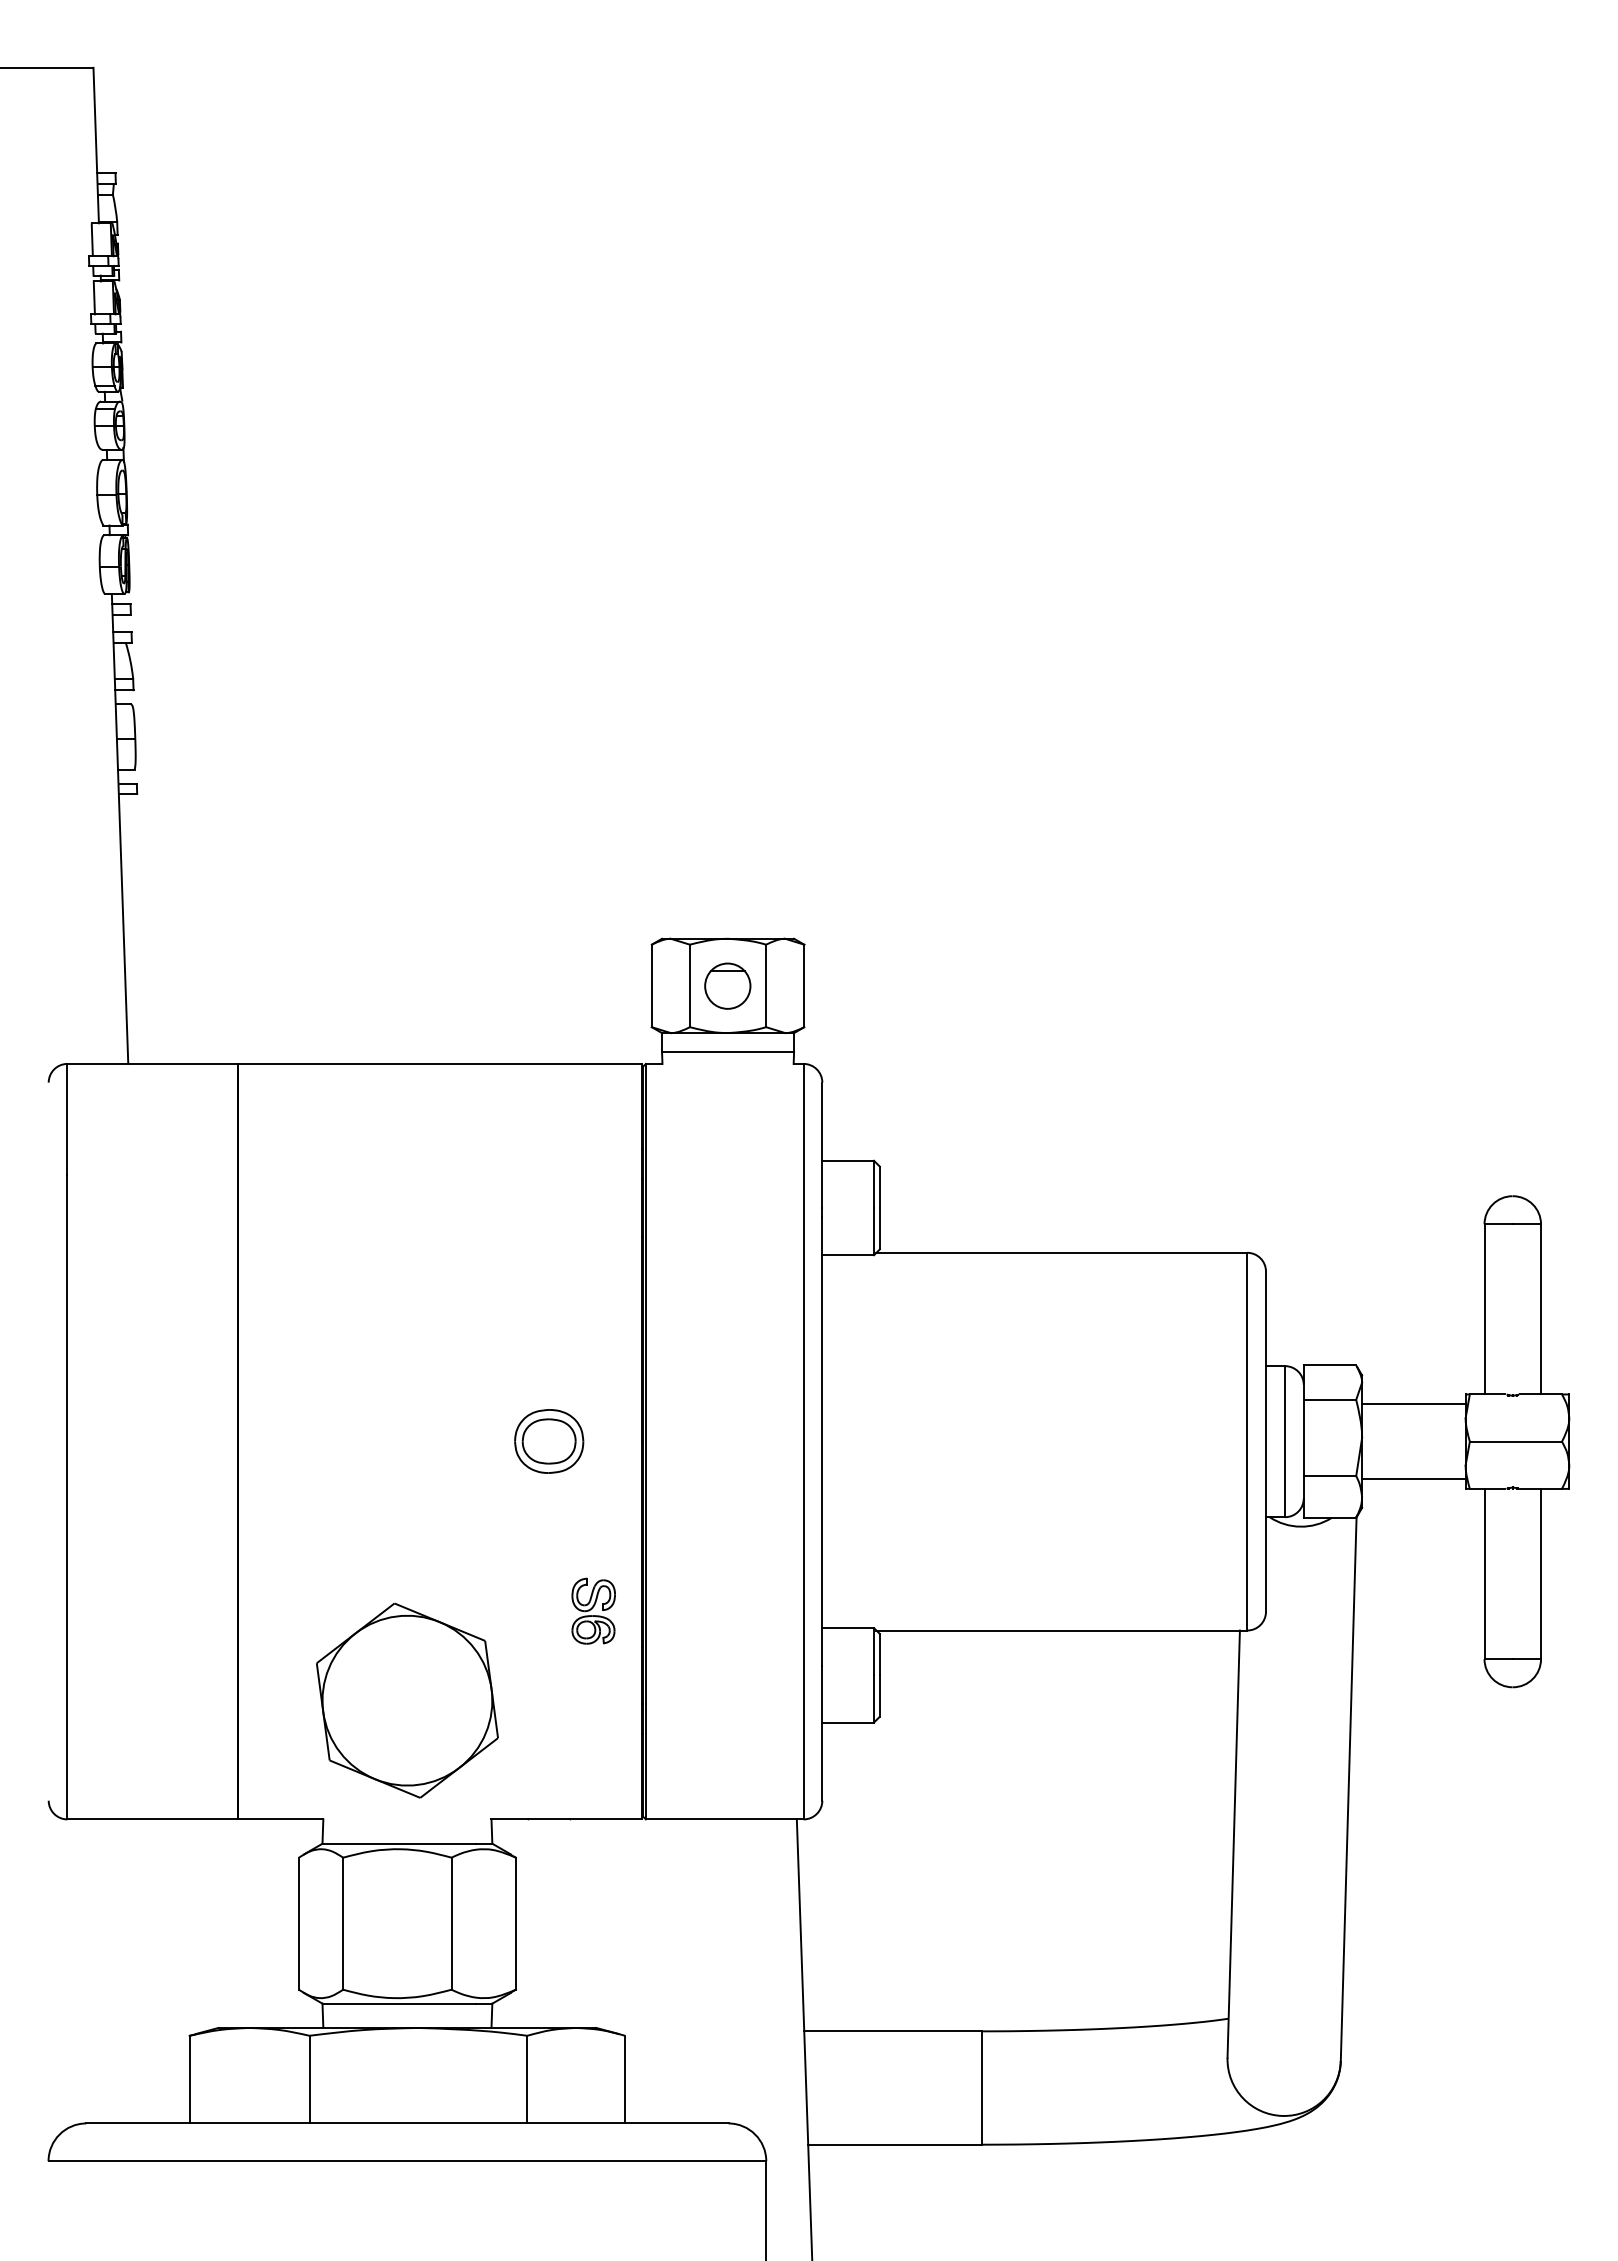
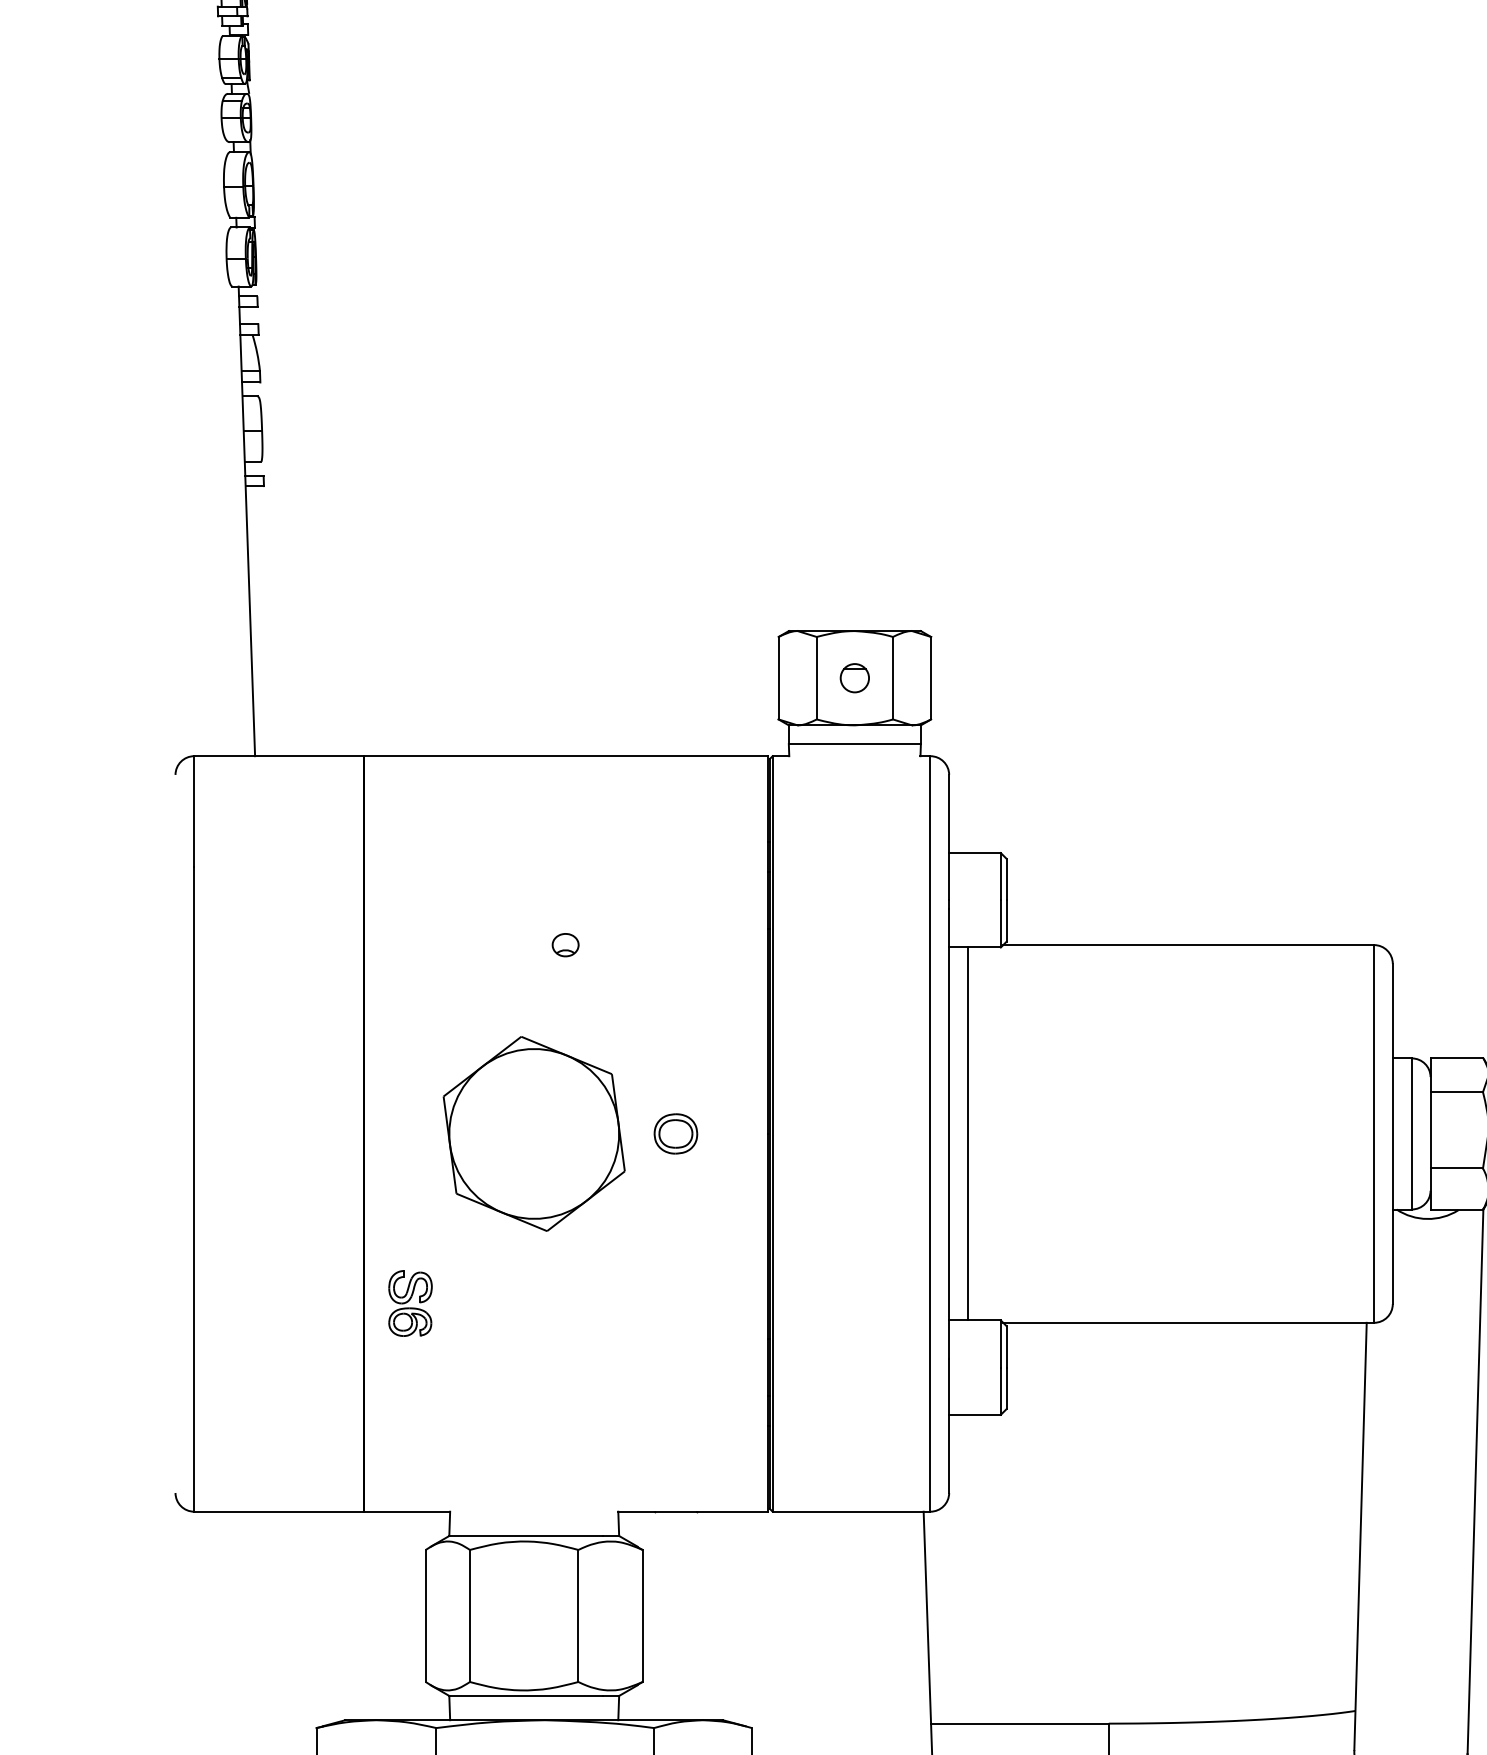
part: (728, 985) -> (855, 677), size x0.62
part: (438, 1252) -> (565, 944), added
part: (548, 1441) -> (675, 1133), size x0.62
line: (841, 1441) -> (968, 1133), added
part: (593, 1610) -> (410, 1302), moved
part: (407, 1700) -> (534, 1133), moved

